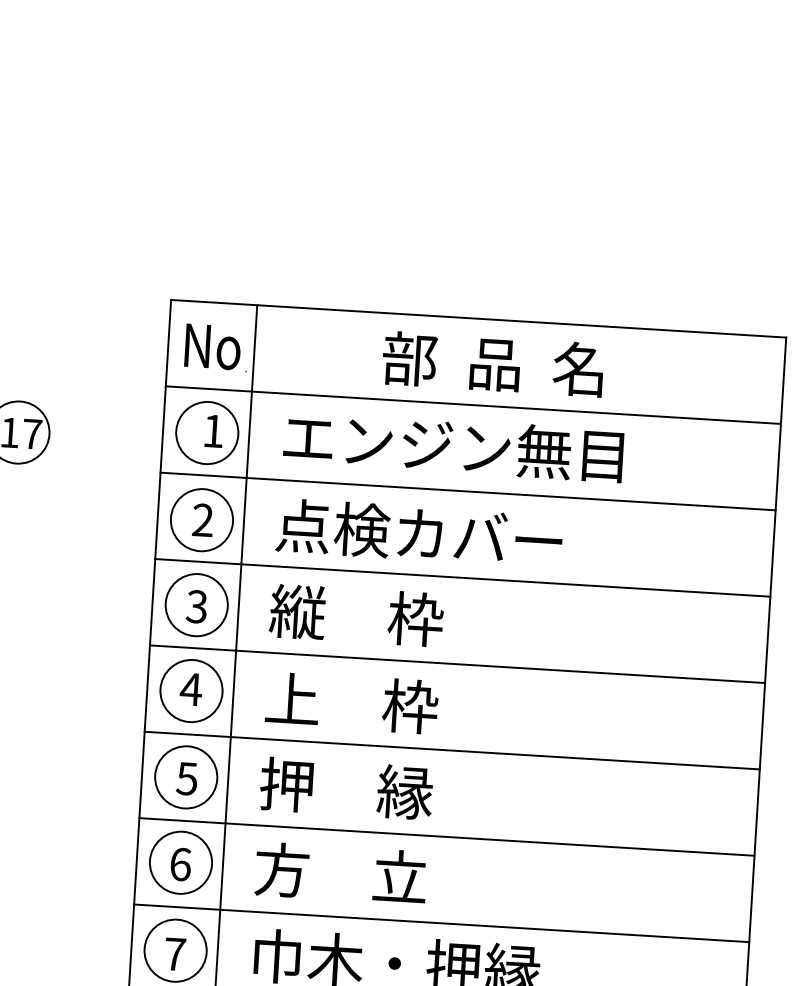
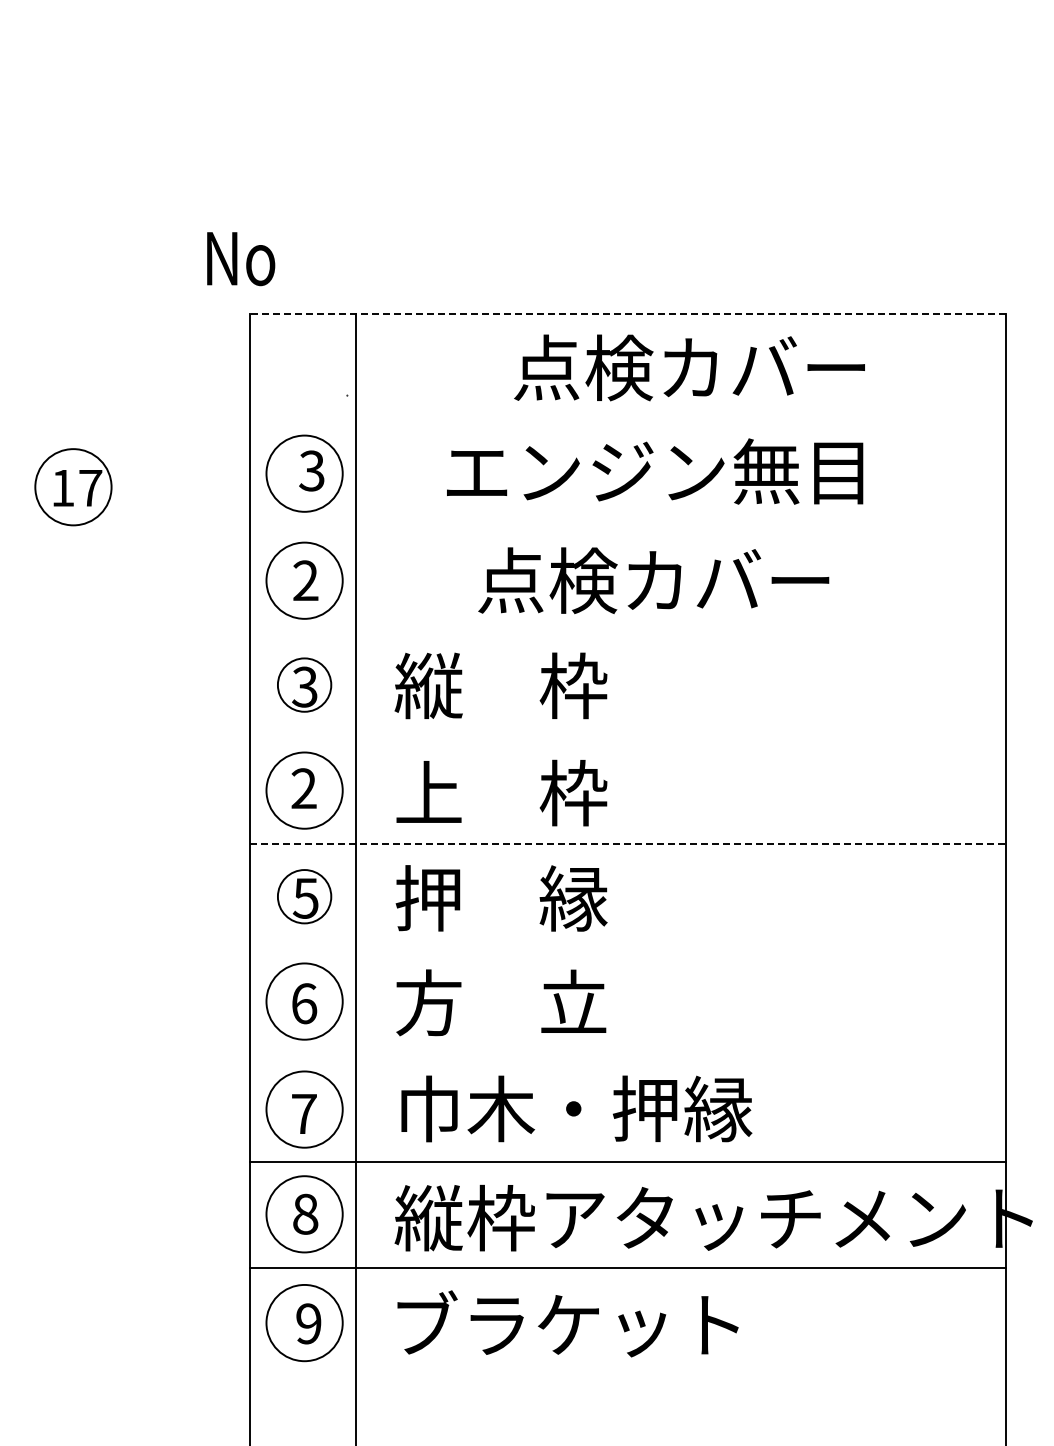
line: (478, 318) -> (628, 313), solid -> dashed
text: (213, 347) -> (241, 259), moved
text: (525, 365) -> (688, 367), 部  品  名 -> 点検カバー
line: (472, 404) -> (627, 419), removed
text: (213, 430) -> (311, 470), 1 -> 3
text: (453, 446) -> (655, 471), moved
line: (467, 491) -> (627, 525), removed
text: (419, 533) -> (653, 580), moved
line: (462, 577) -> (627, 631), removed
circle: (196, 604) -> (304, 684), size x0.7
line: (457, 663) -> (627, 737), removed
text: (190, 689) -> (303, 788), 4 -> 2
line: (452, 750) -> (628, 843), solid -> dashed
circle: (186, 777) -> (304, 896), size x0.7
line: (446, 837) -> (627, 950), removed
line: (441, 923) -> (627, 1056), removed

